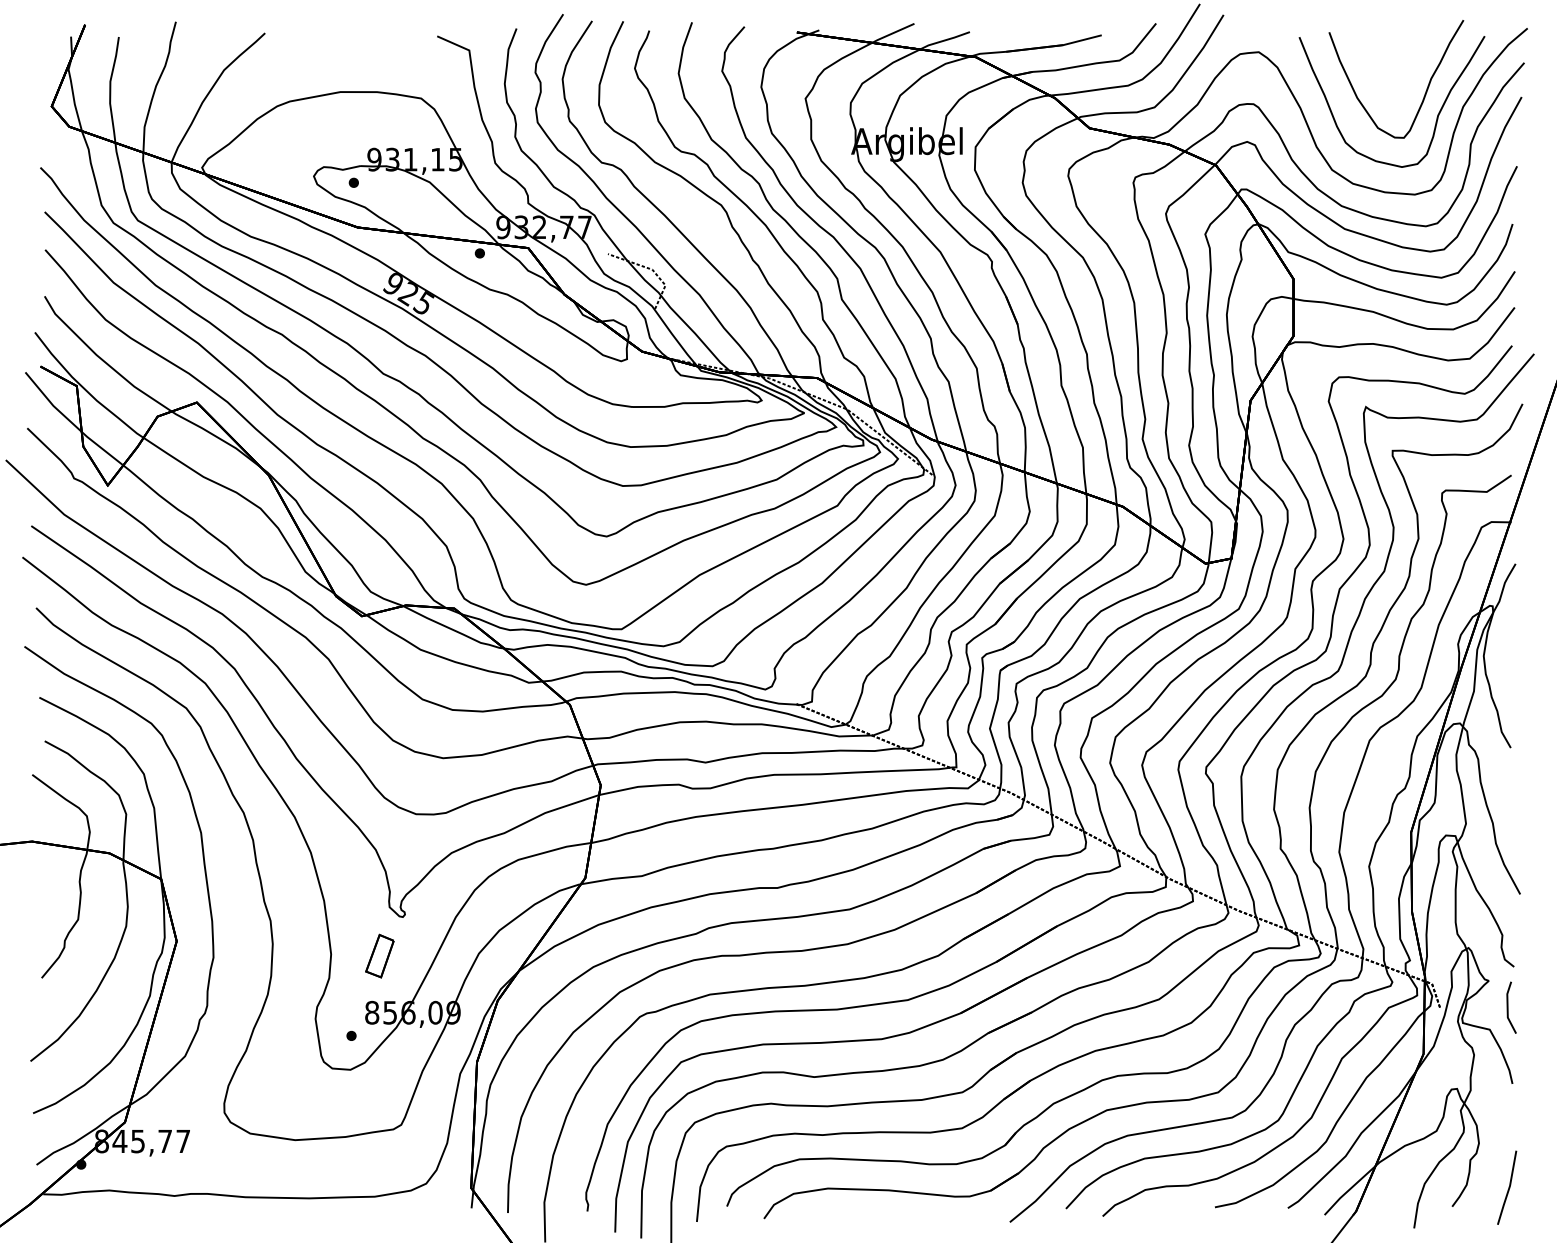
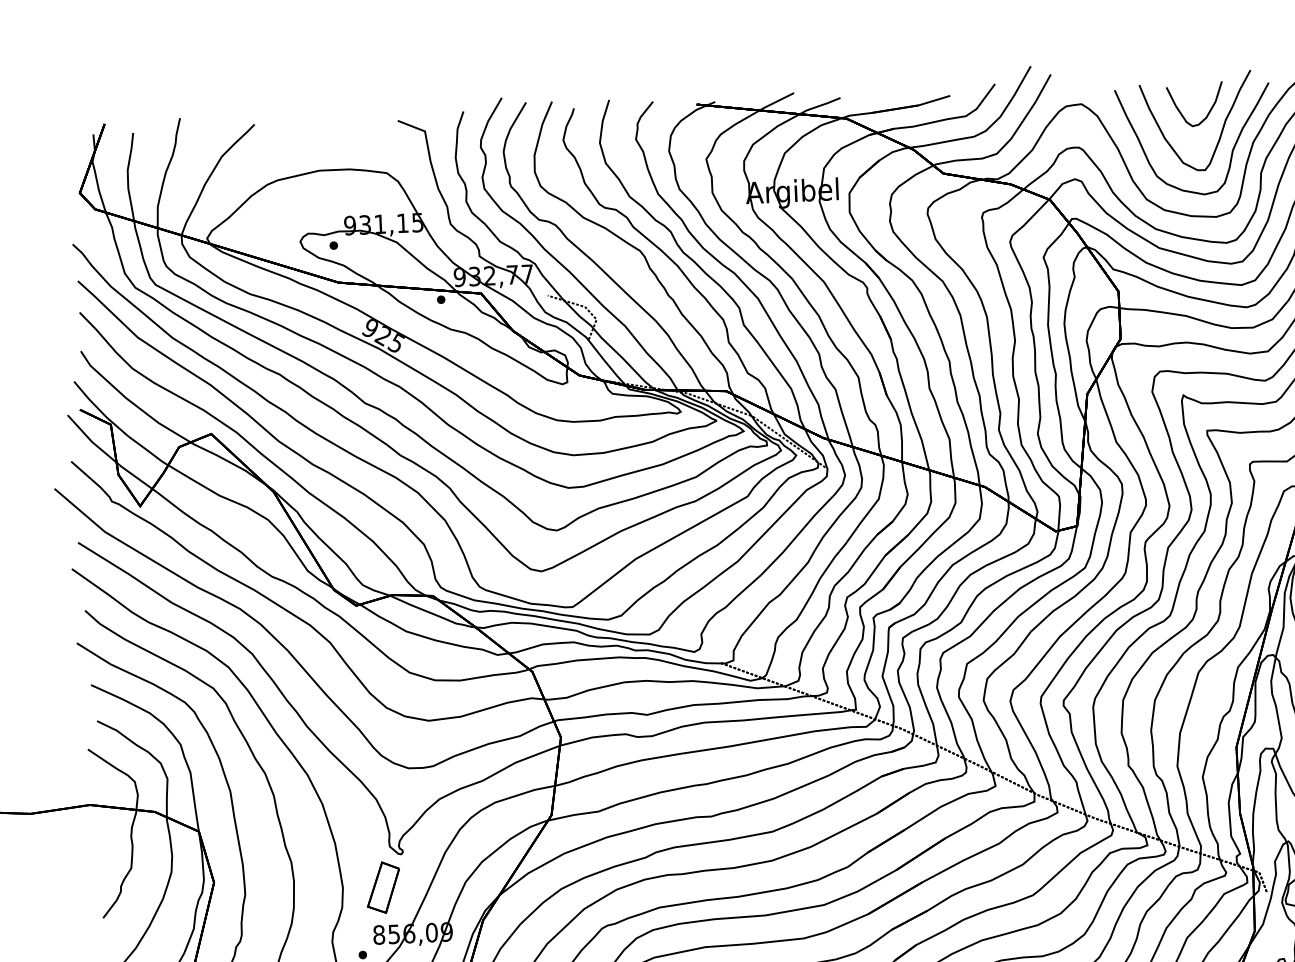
curve: (1411, 67) -> (1208, 111), added
part: (379, 955) -> (383, 887), size x1.43

